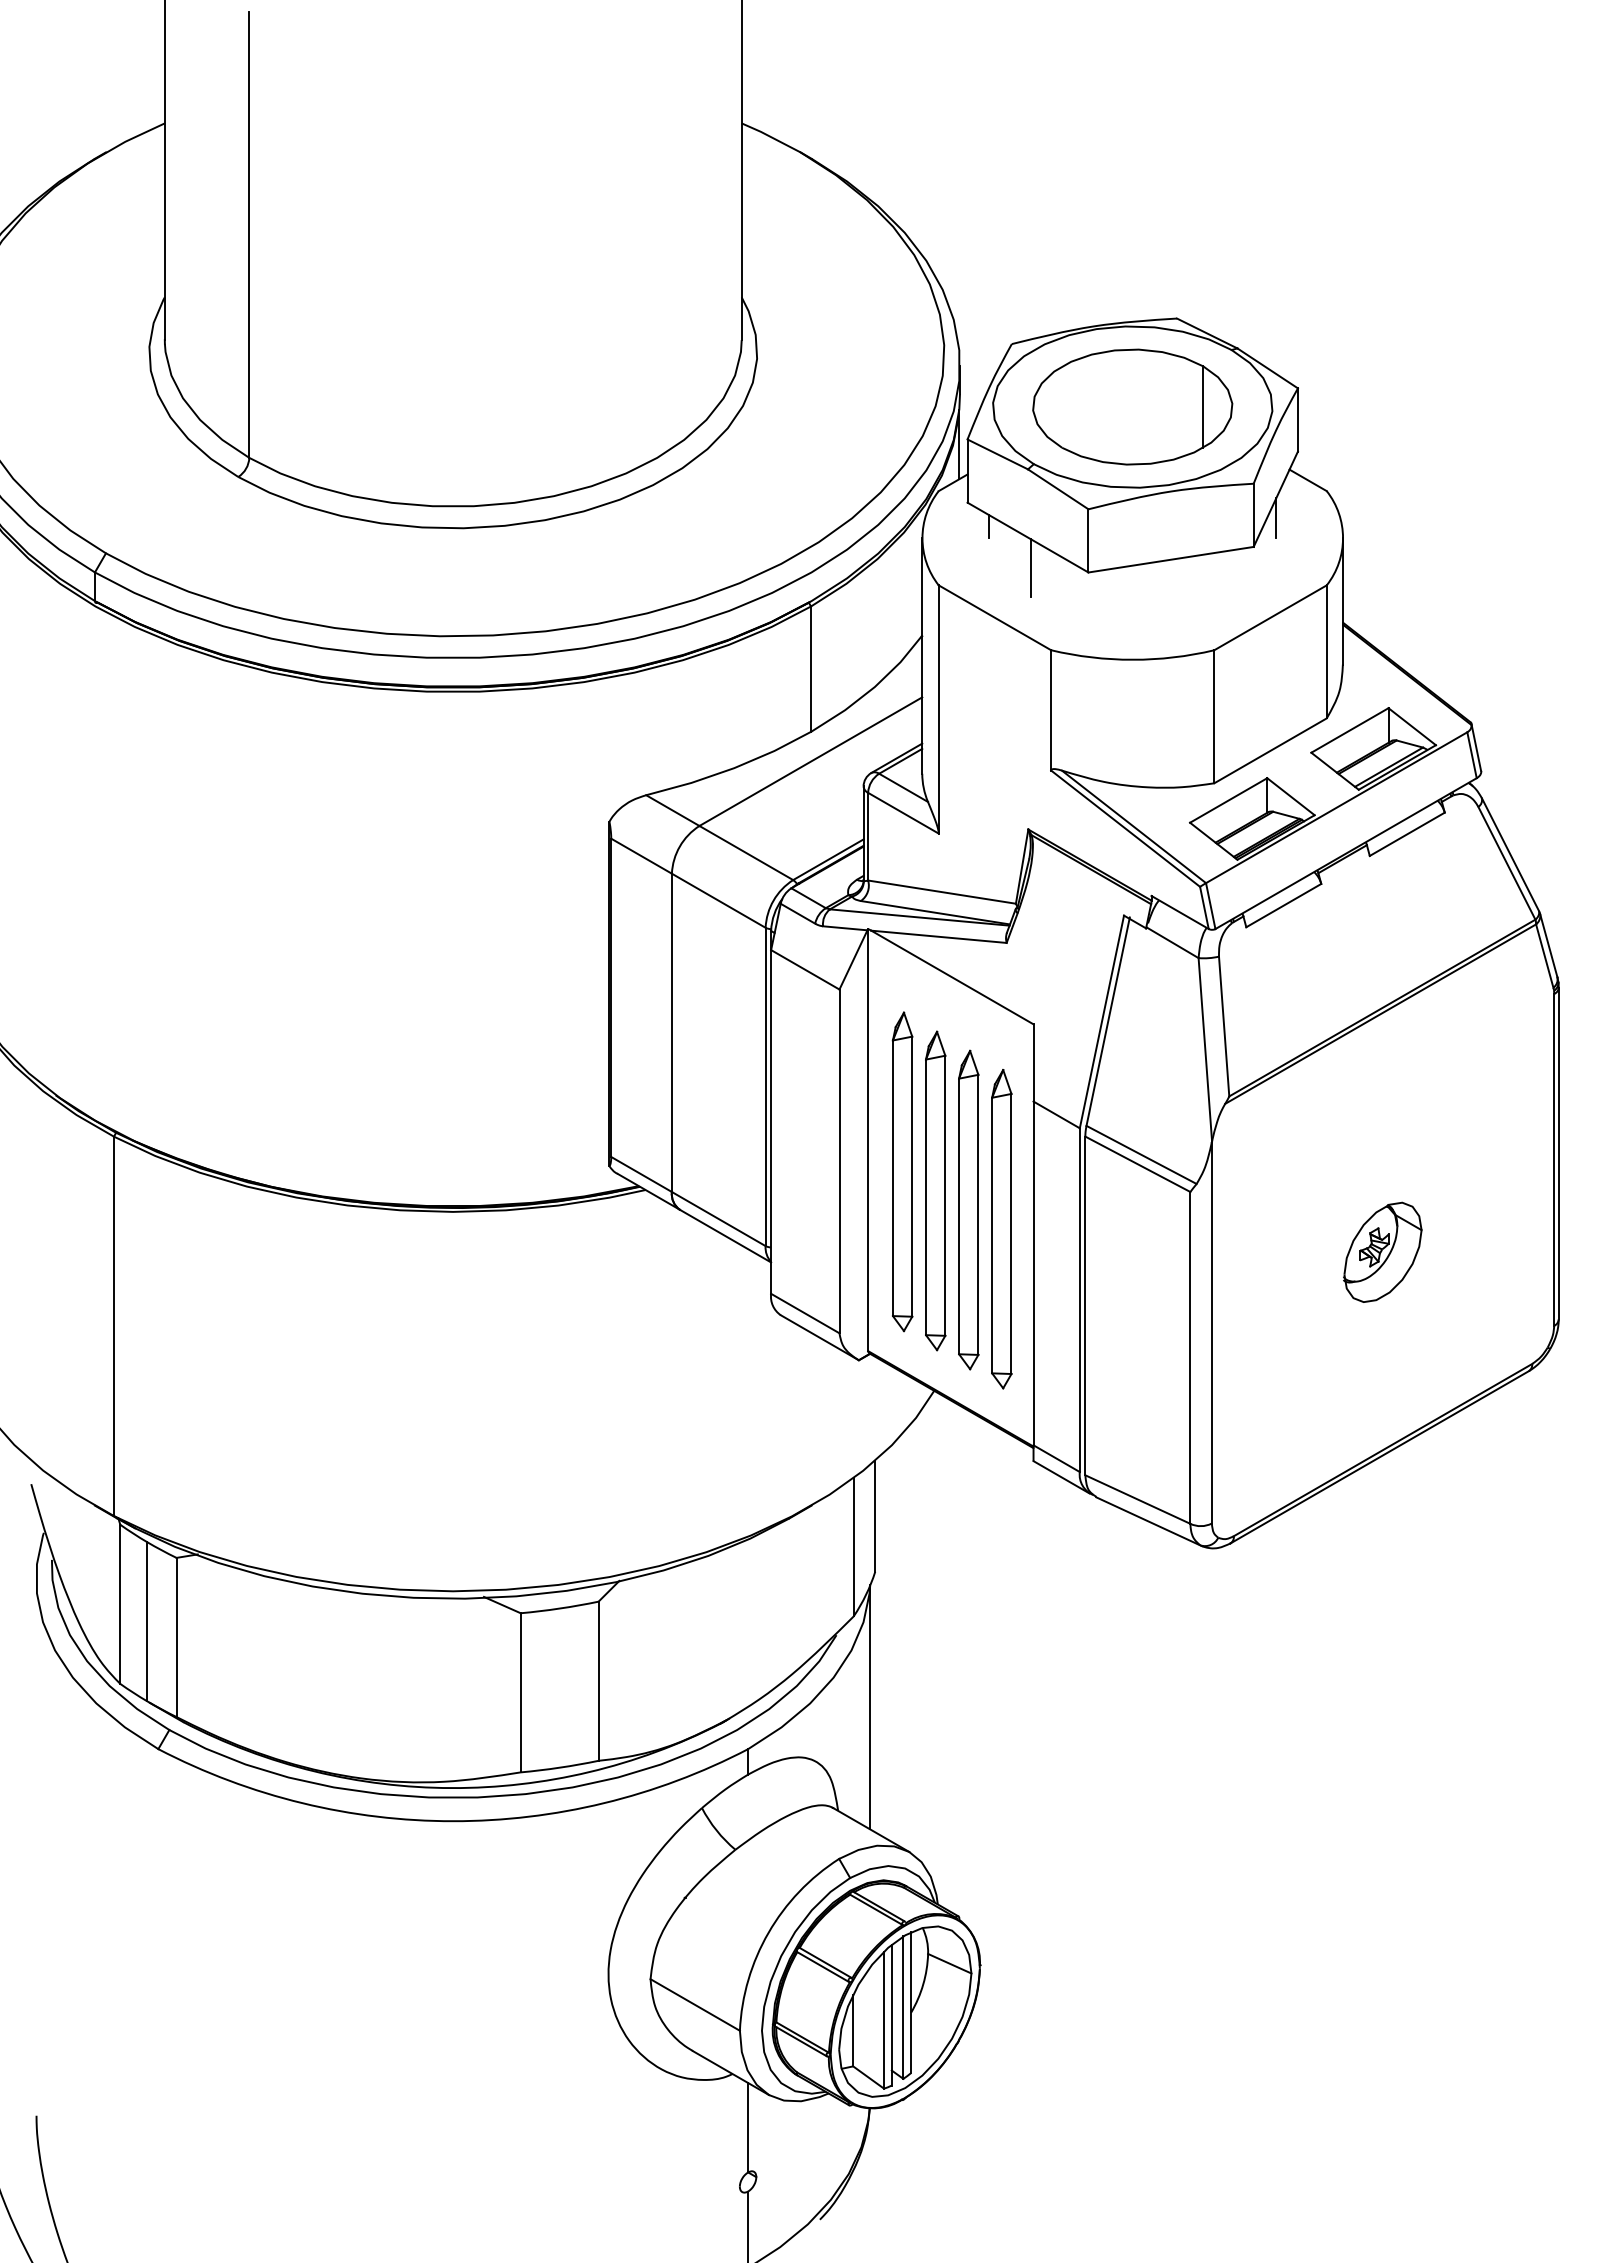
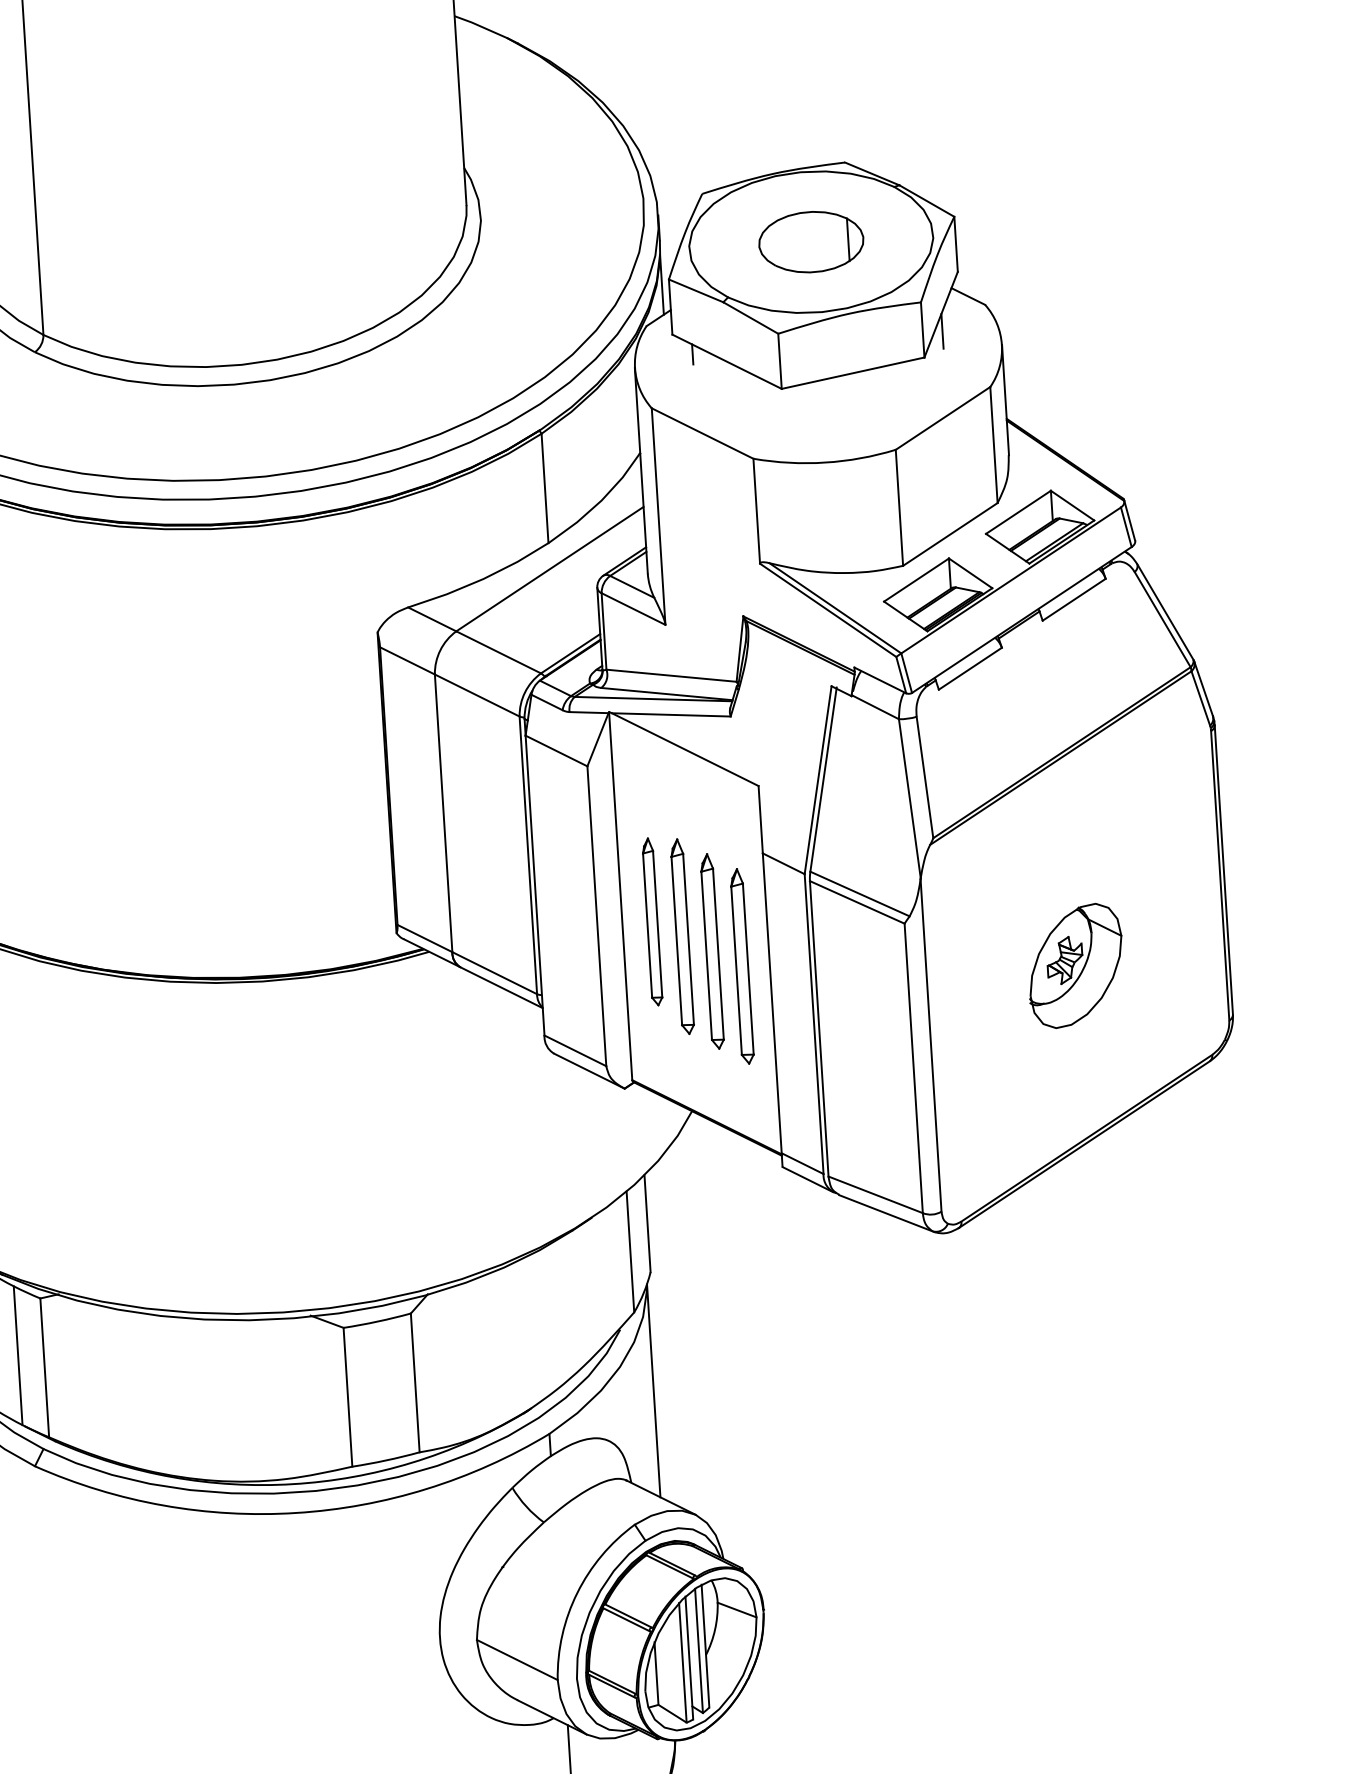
part: (1132, 406) -> (811, 241), size x0.6
line: (1031, 567) -> (731, 387), removed
part: (902, 1171) -> (652, 921), size x0.6
part: (935, 1190) -> (682, 936), size x0.7
part: (968, 1209) -> (712, 951), size x0.7
part: (1001, 1229) -> (741, 966), size x0.7
part: (1382, 1251) -> (1075, 965), size x1.4

